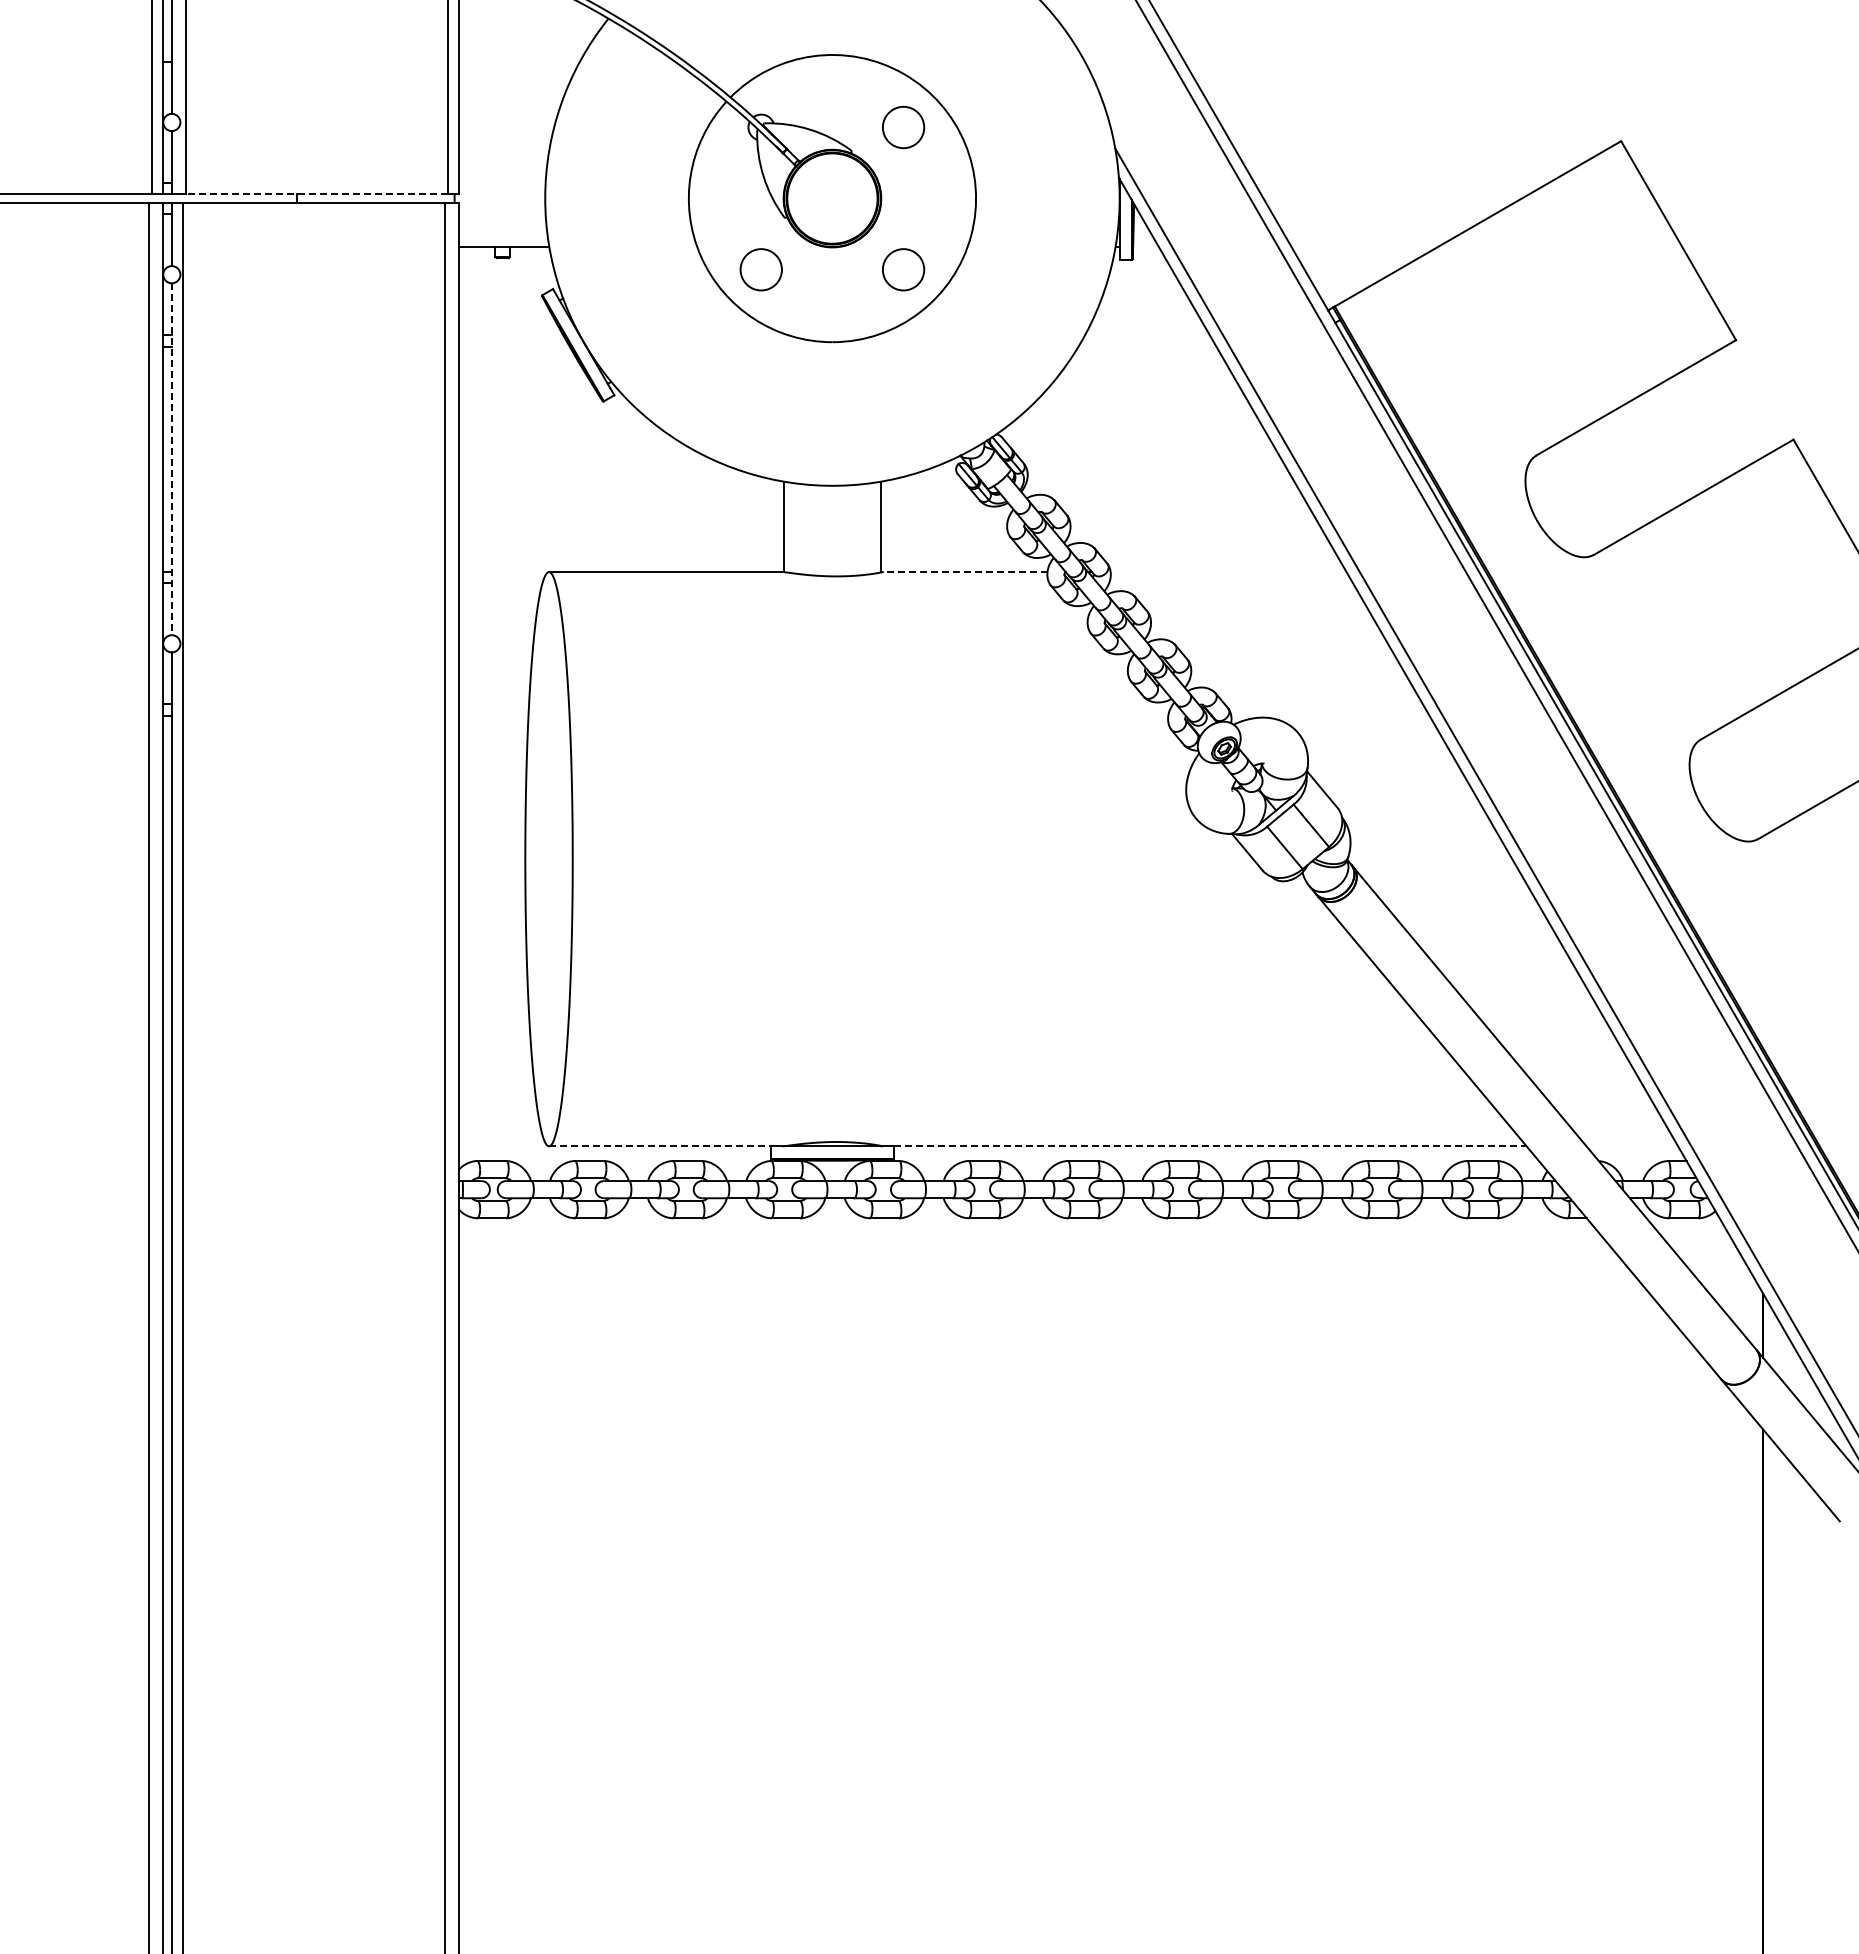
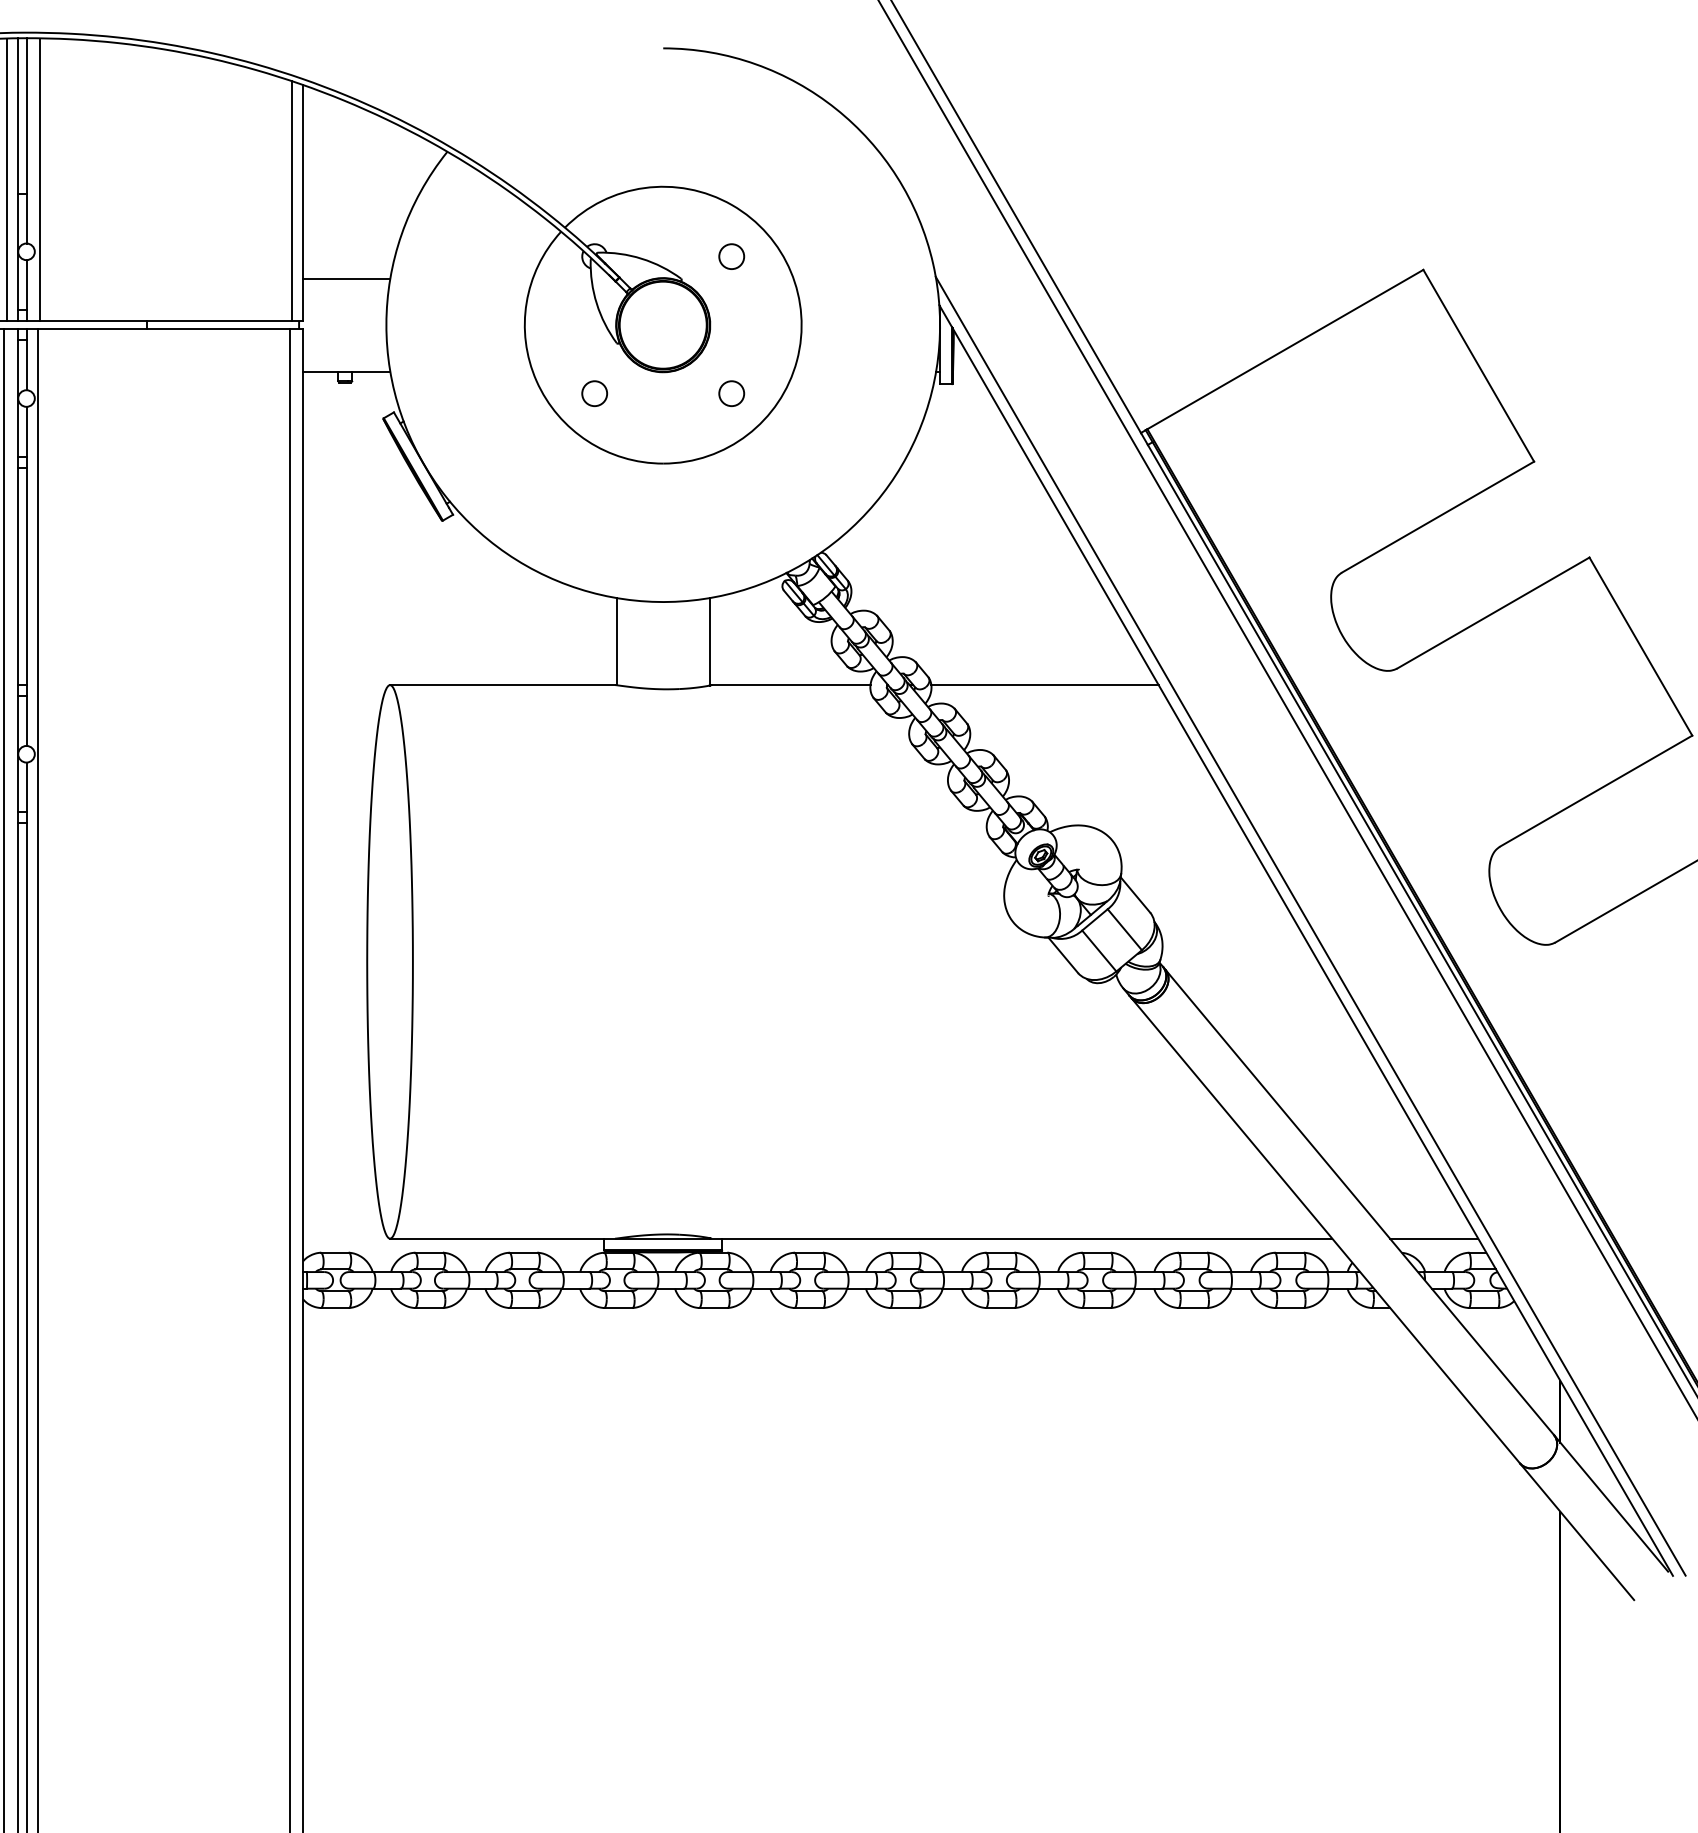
circle: (903, 127) -> (731, 256), size x0.62
line: (504, 150) -> (347, 278), added
line: (316, 194) -> (165, 321), dashed -> solid
circle: (761, 269) -> (594, 393), size x0.62
circle: (903, 269) -> (731, 393), size x0.62
line: (171, 459) -> (26, 576), dashed -> solid
line: (965, 571) -> (791, 684), dashed -> solid
line: (1228, 571) -> (1044, 684), added
line: (660, 1146) -> (497, 1238), dashed -> solid
line: (1210, 1146) -> (1027, 1238), dashed -> solid
line: (1632, 1146) -> (1434, 1238), added

